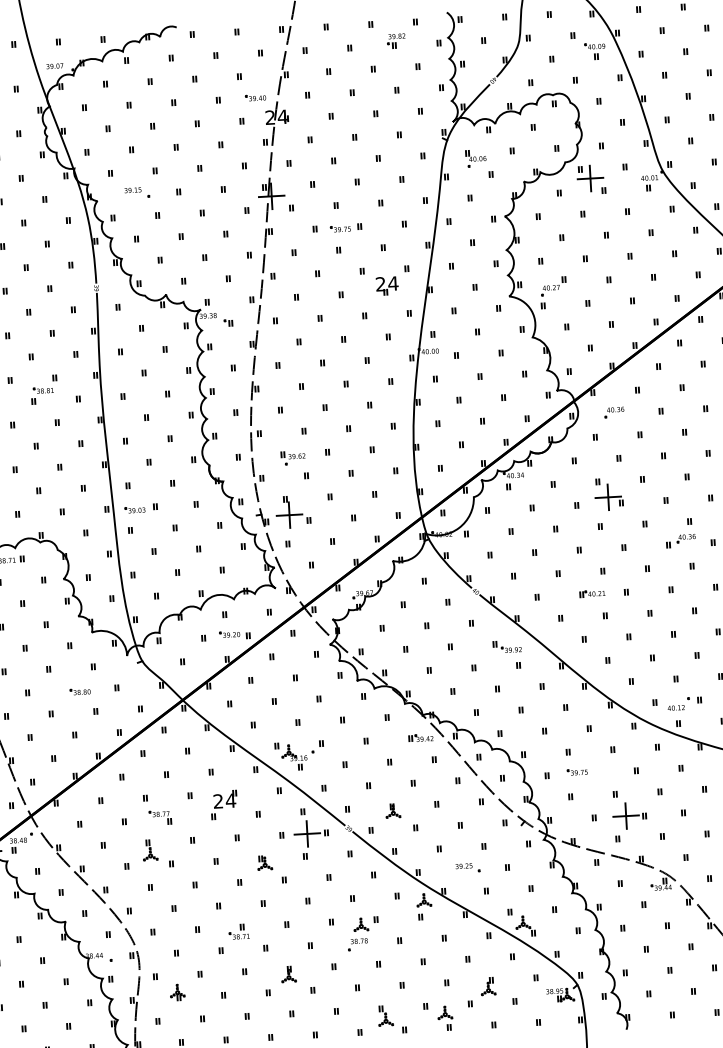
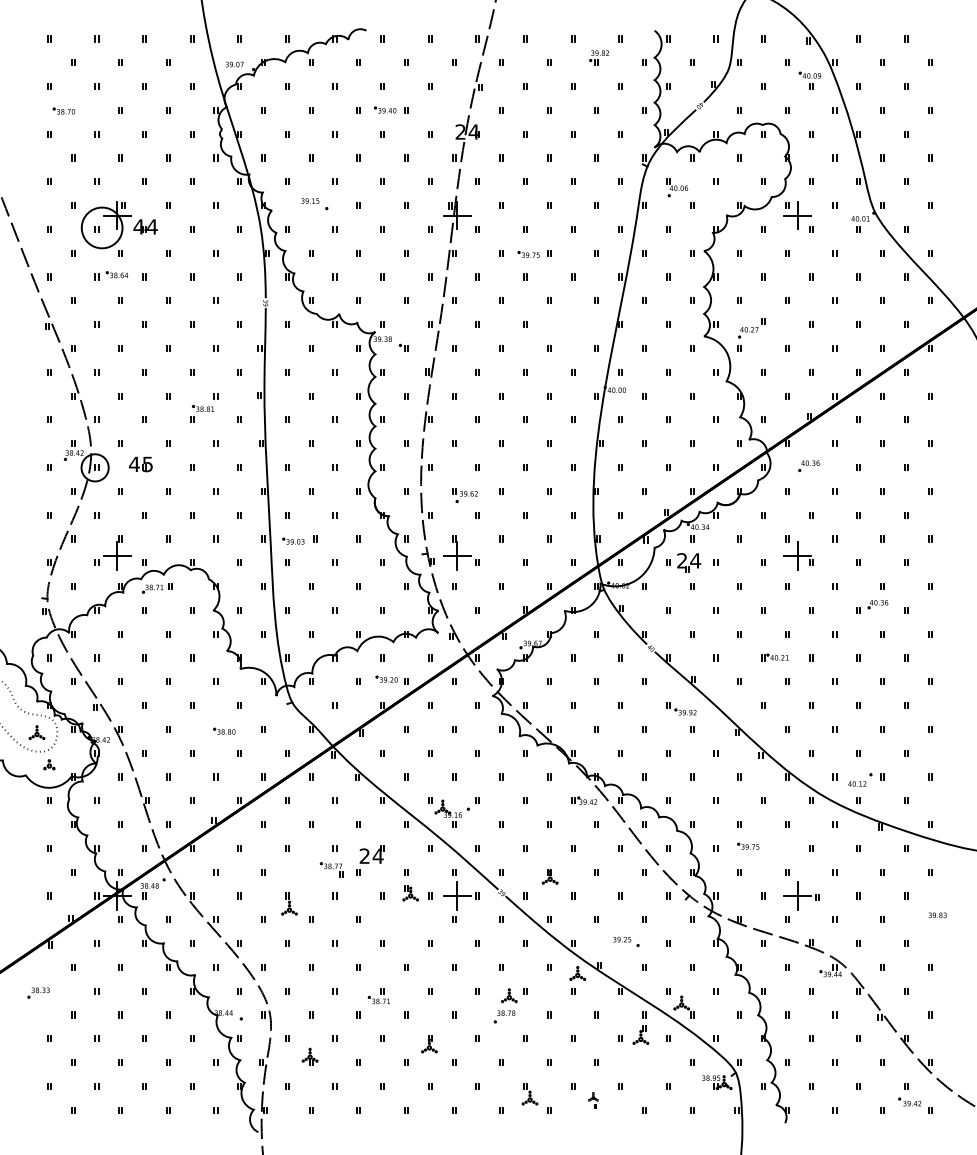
part: (255, 97) -> (385, 109), moved
part: (387, 285) -> (689, 562), moved
part: (159, 817) -> (331, 869), moved
part: (264, 863) -> (410, 893), moved
part: (487, 986) -> (640, 1034), moved
part: (445, 1018) -> (593, 1100), size x0.6

